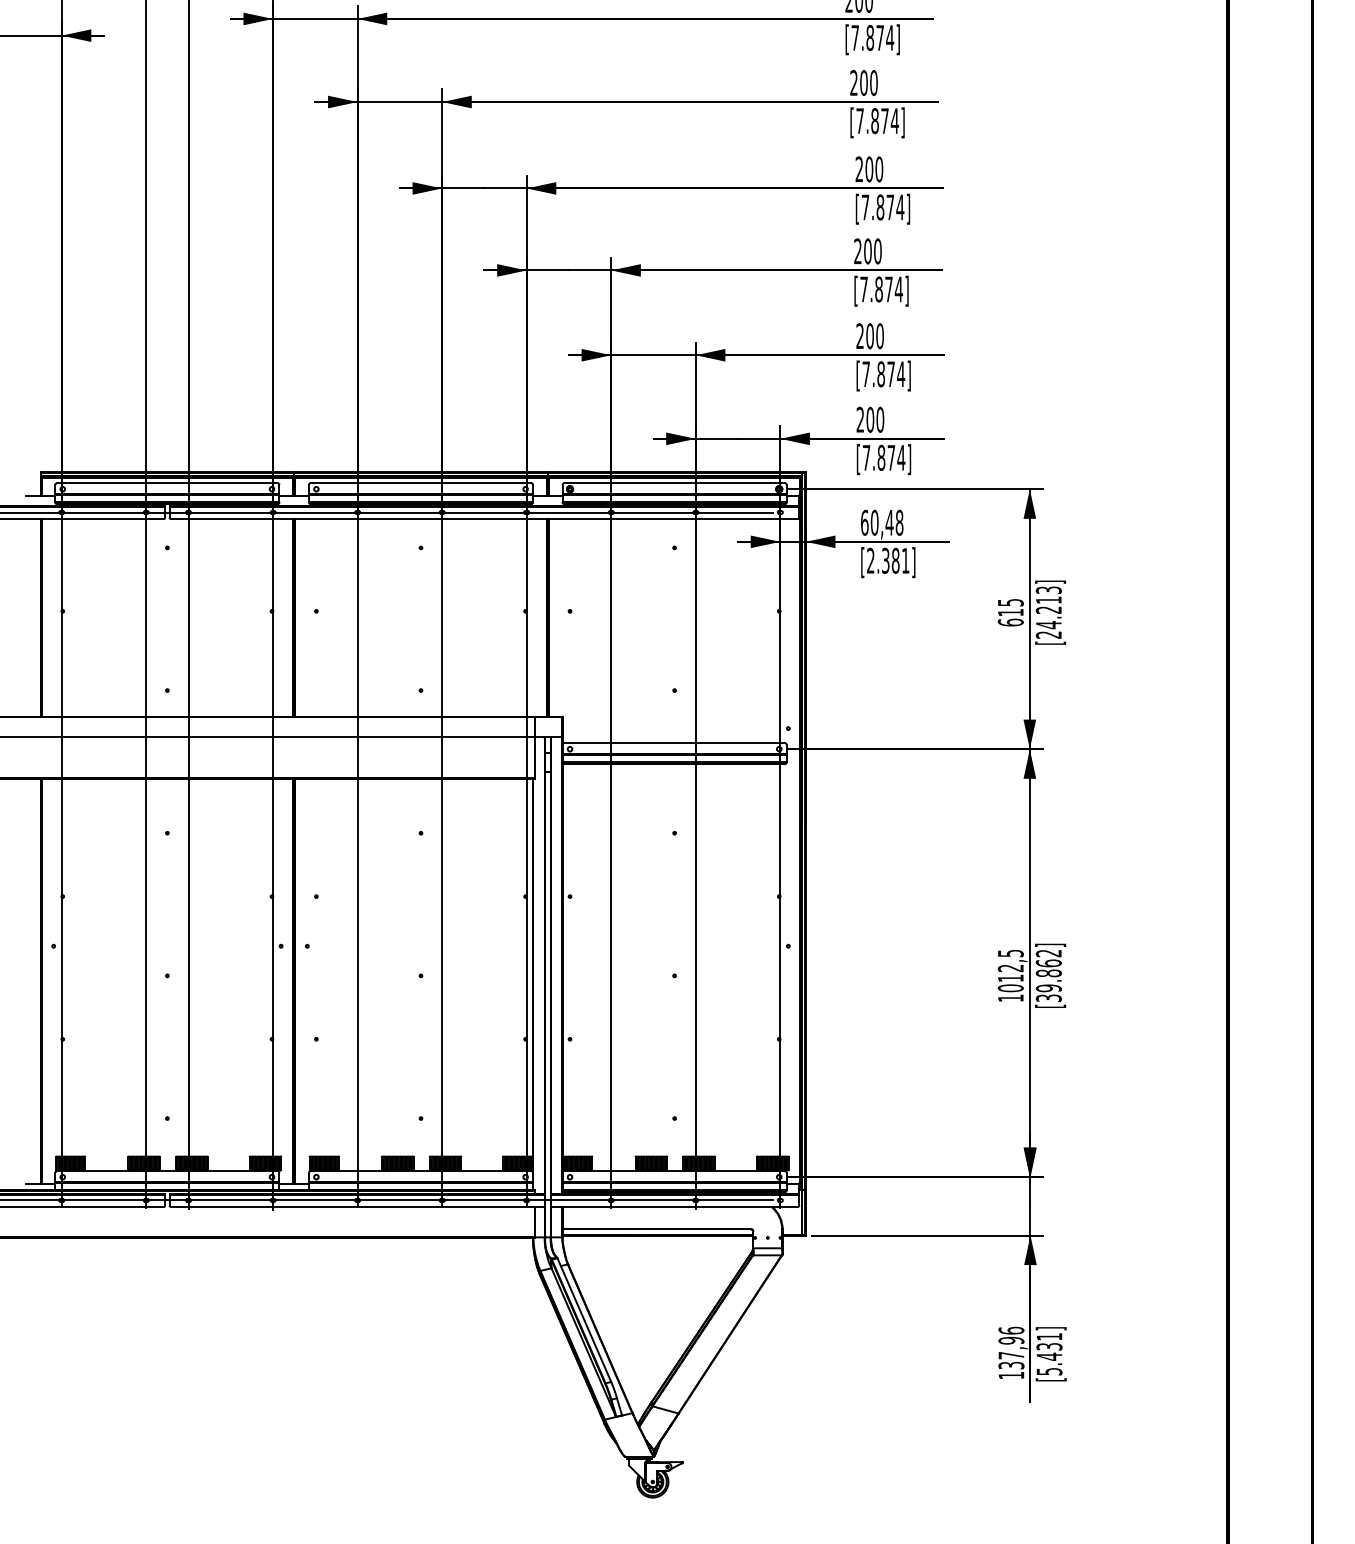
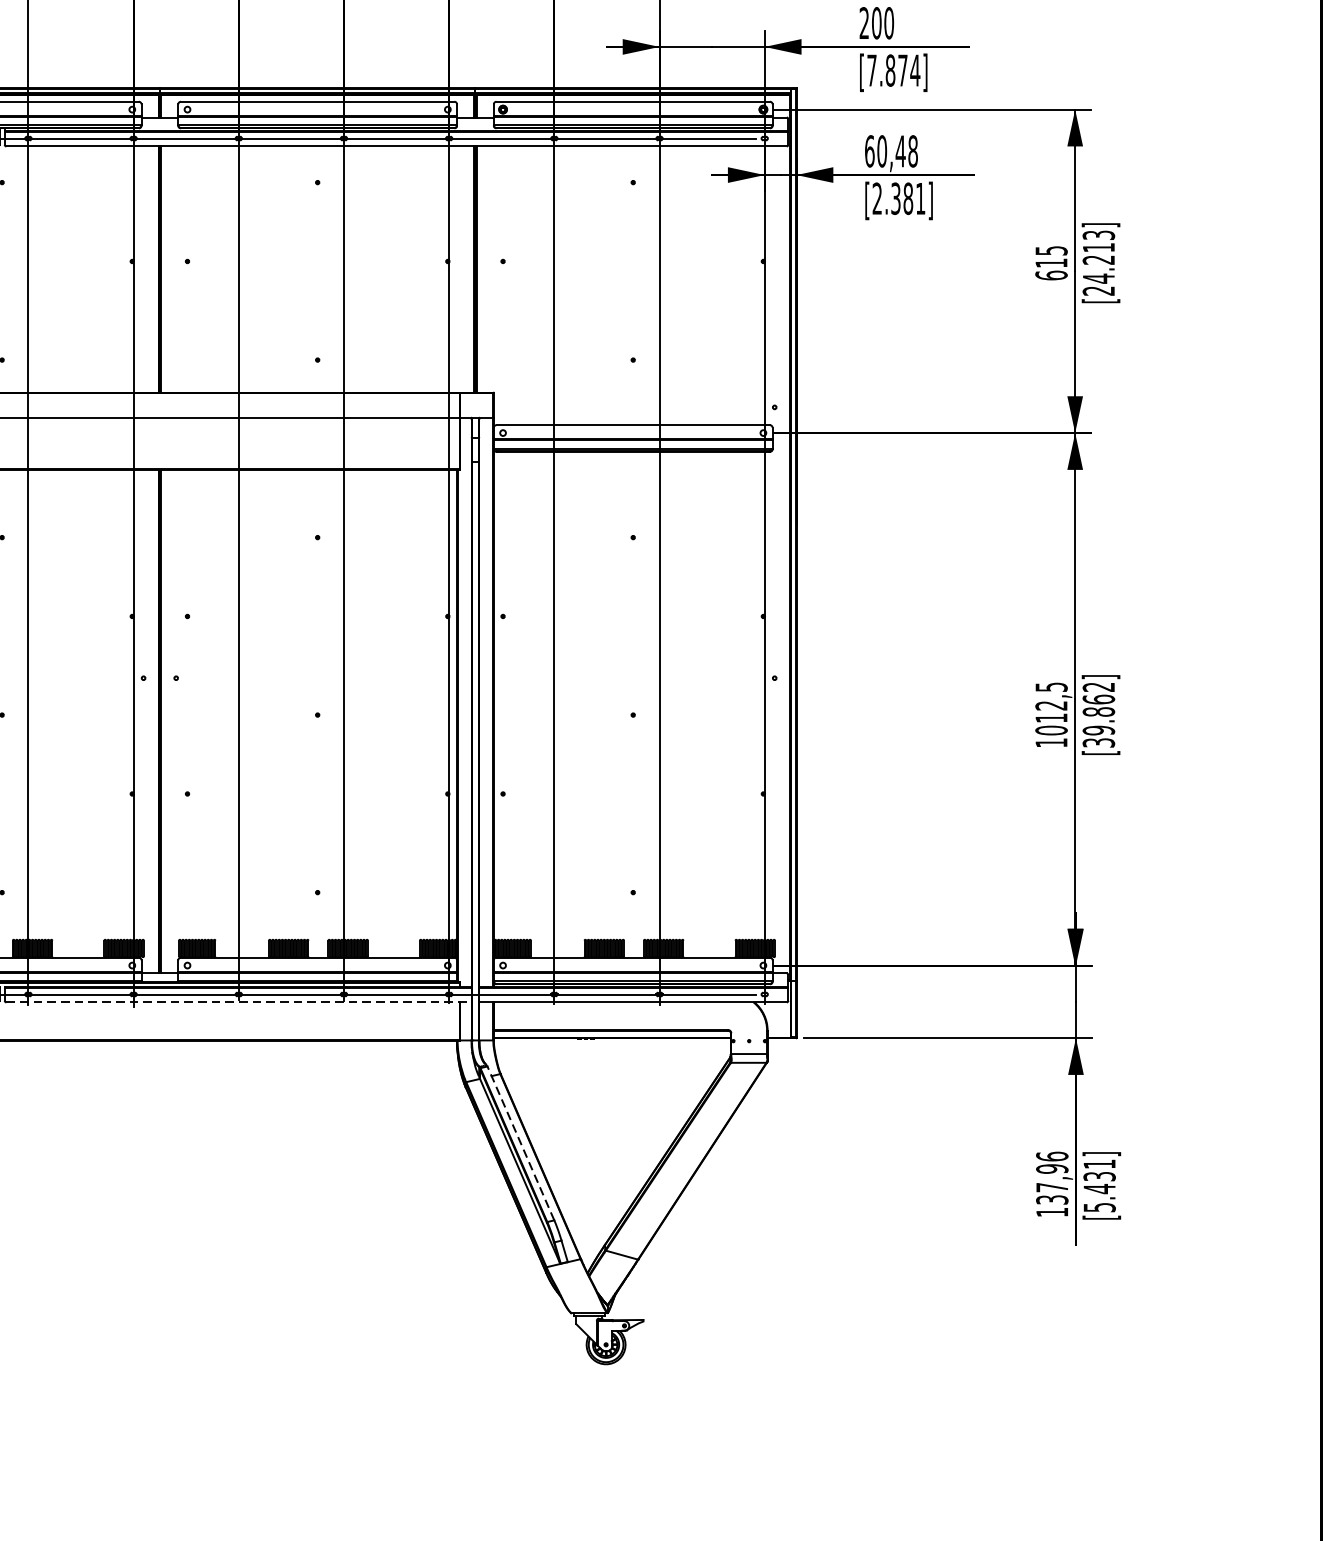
line: (357, 1206) -> (238, 1002), solid -> dashed
line: (584, 1319) -> (521, 1142), solid -> dashed

